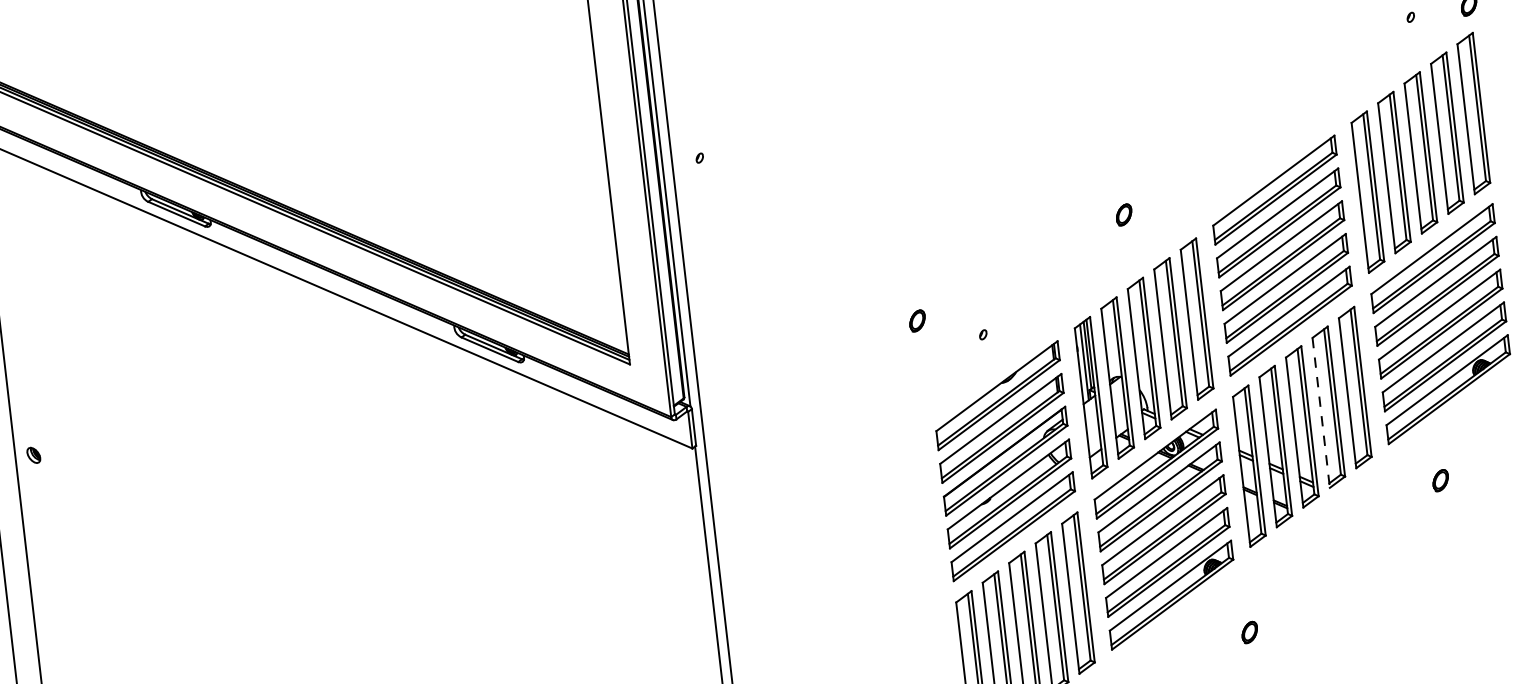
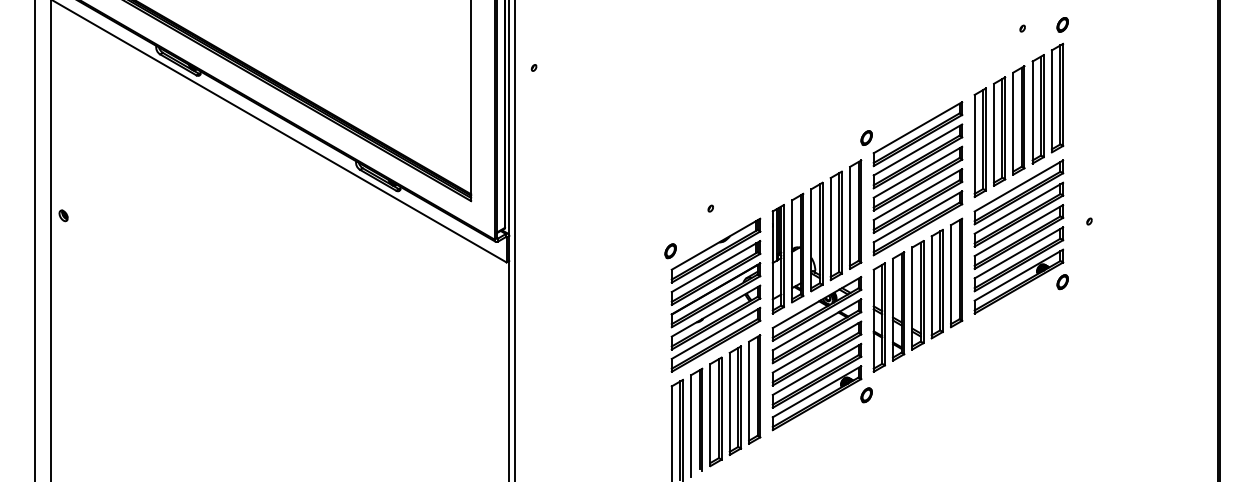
part: (1123, 214) -> (866, 137), moved
part: (917, 321) -> (670, 251), moved
line: (1320, 413) -> (931, 287), dashed -> solid
part: (1440, 481) -> (1062, 282), moved
part: (1249, 632) -> (866, 395), moved

